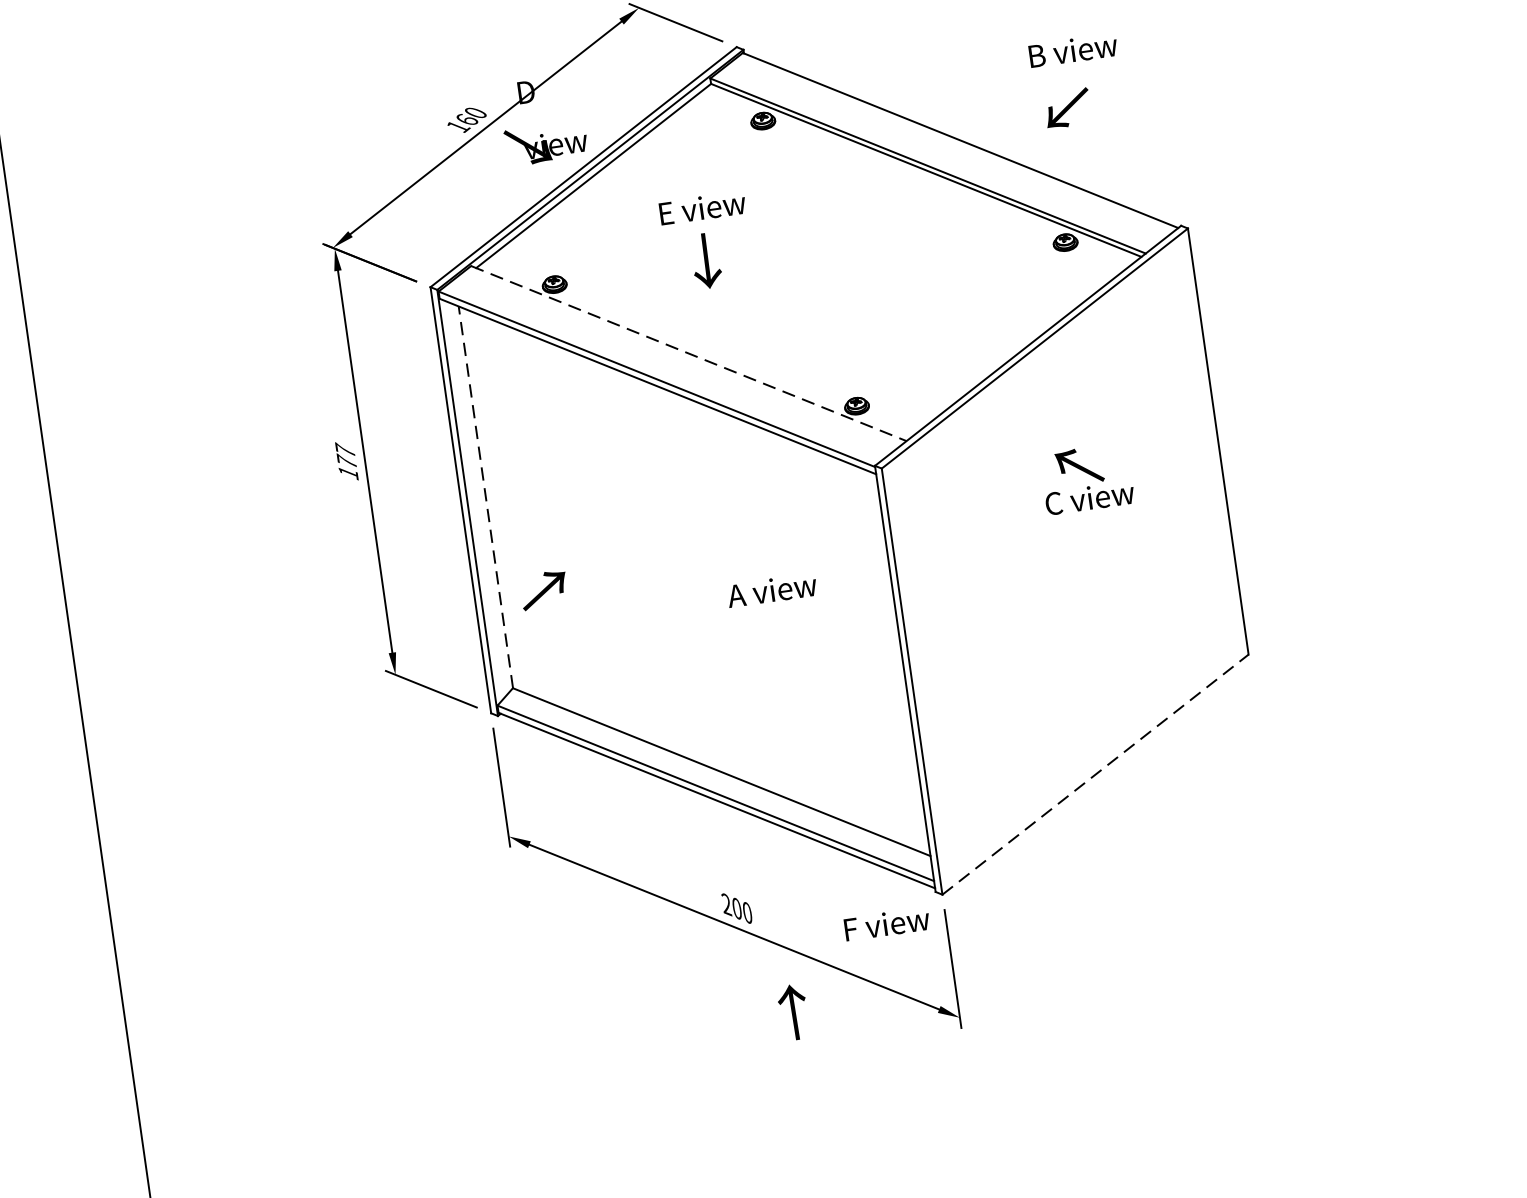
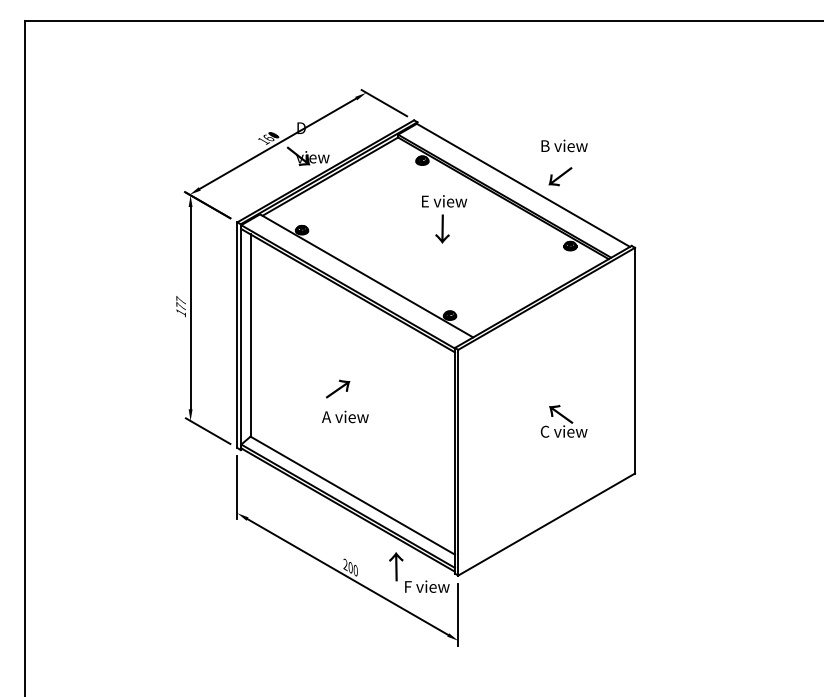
text: (1072, 49) -> (564, 145), moved
text: (1067, 108) -> (560, 176), moved
text: (707, 242) -> (444, 219), moved
line: (690, 354) -> (367, 276), dashed -> solid
text: (1085, 479) -> (563, 421), moved
line: (485, 497) -> (250, 335), dashed -> solid
text: (544, 589) -> (338, 388), moved
text: (772, 589) -> (345, 416), moved
line: (1097, 774) -> (547, 524), dashed -> solid
text: (793, 1011) -> (396, 566), moved

